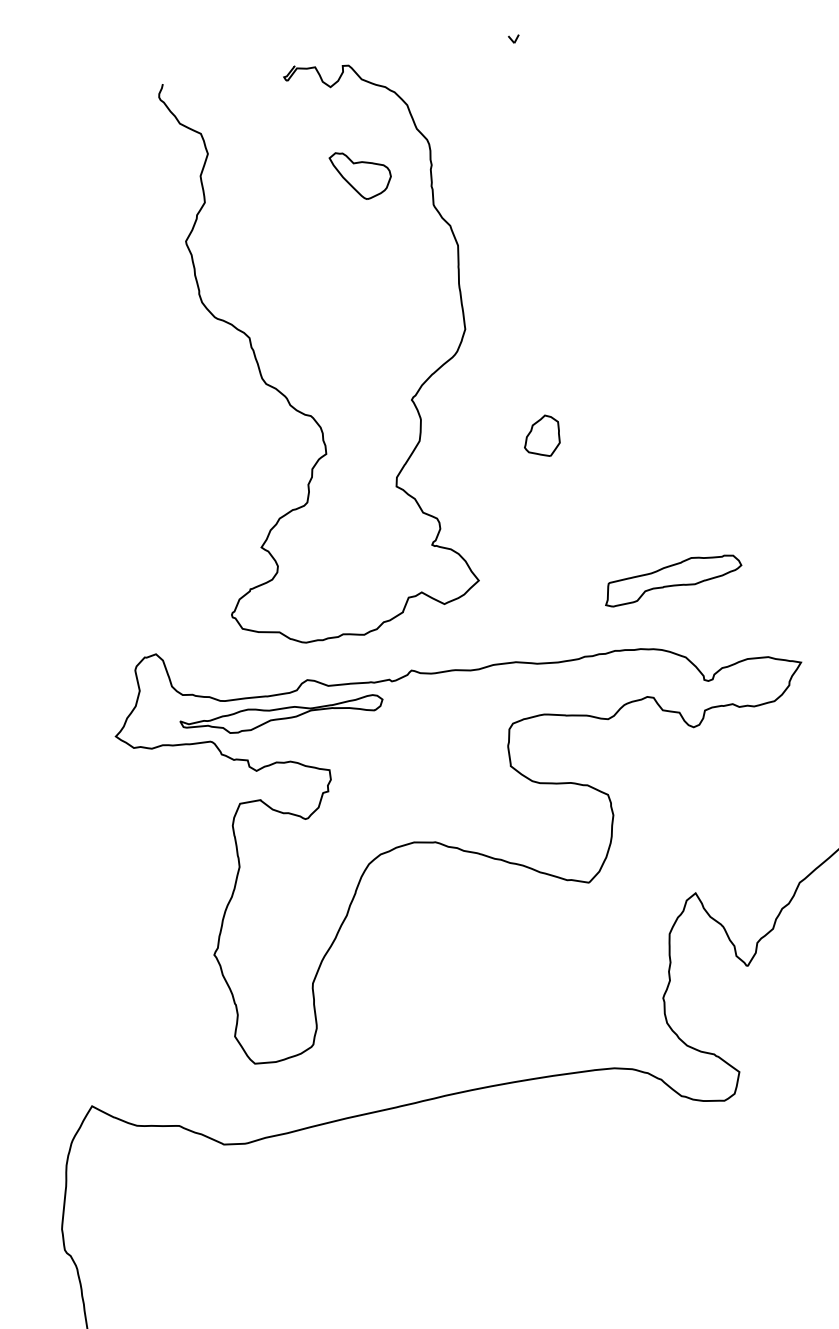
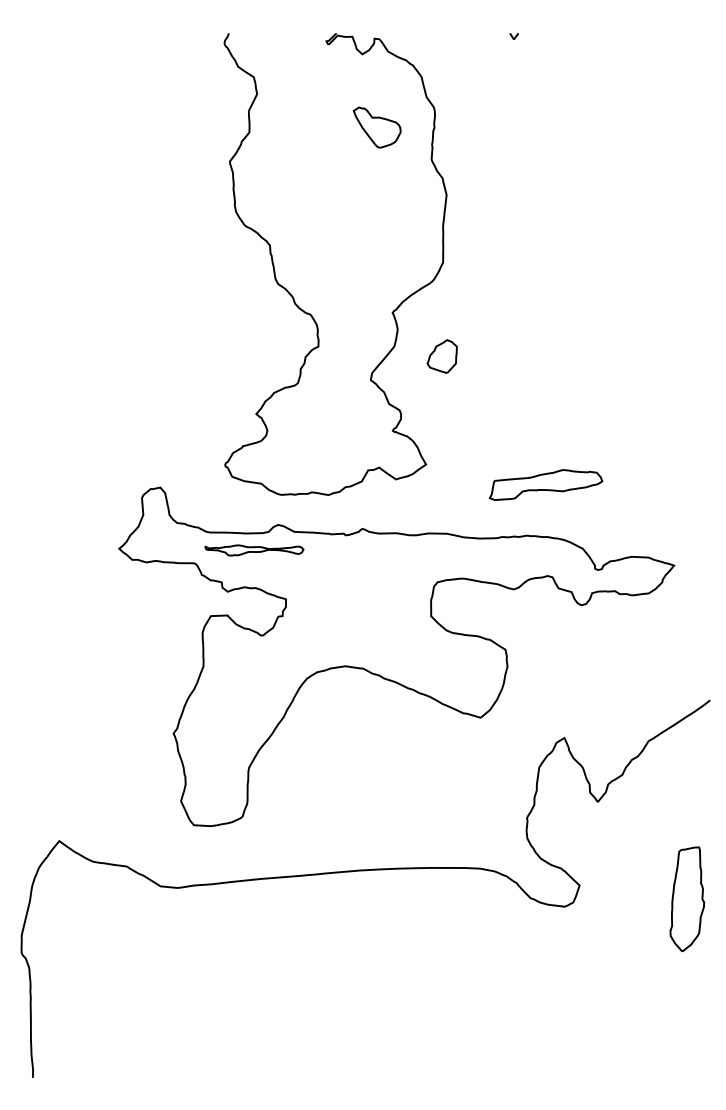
part: (540, 436) -> (441, 356), moved
part: (672, 578) -> (545, 484), moved
part: (282, 715) -> (254, 550), size x0.6

